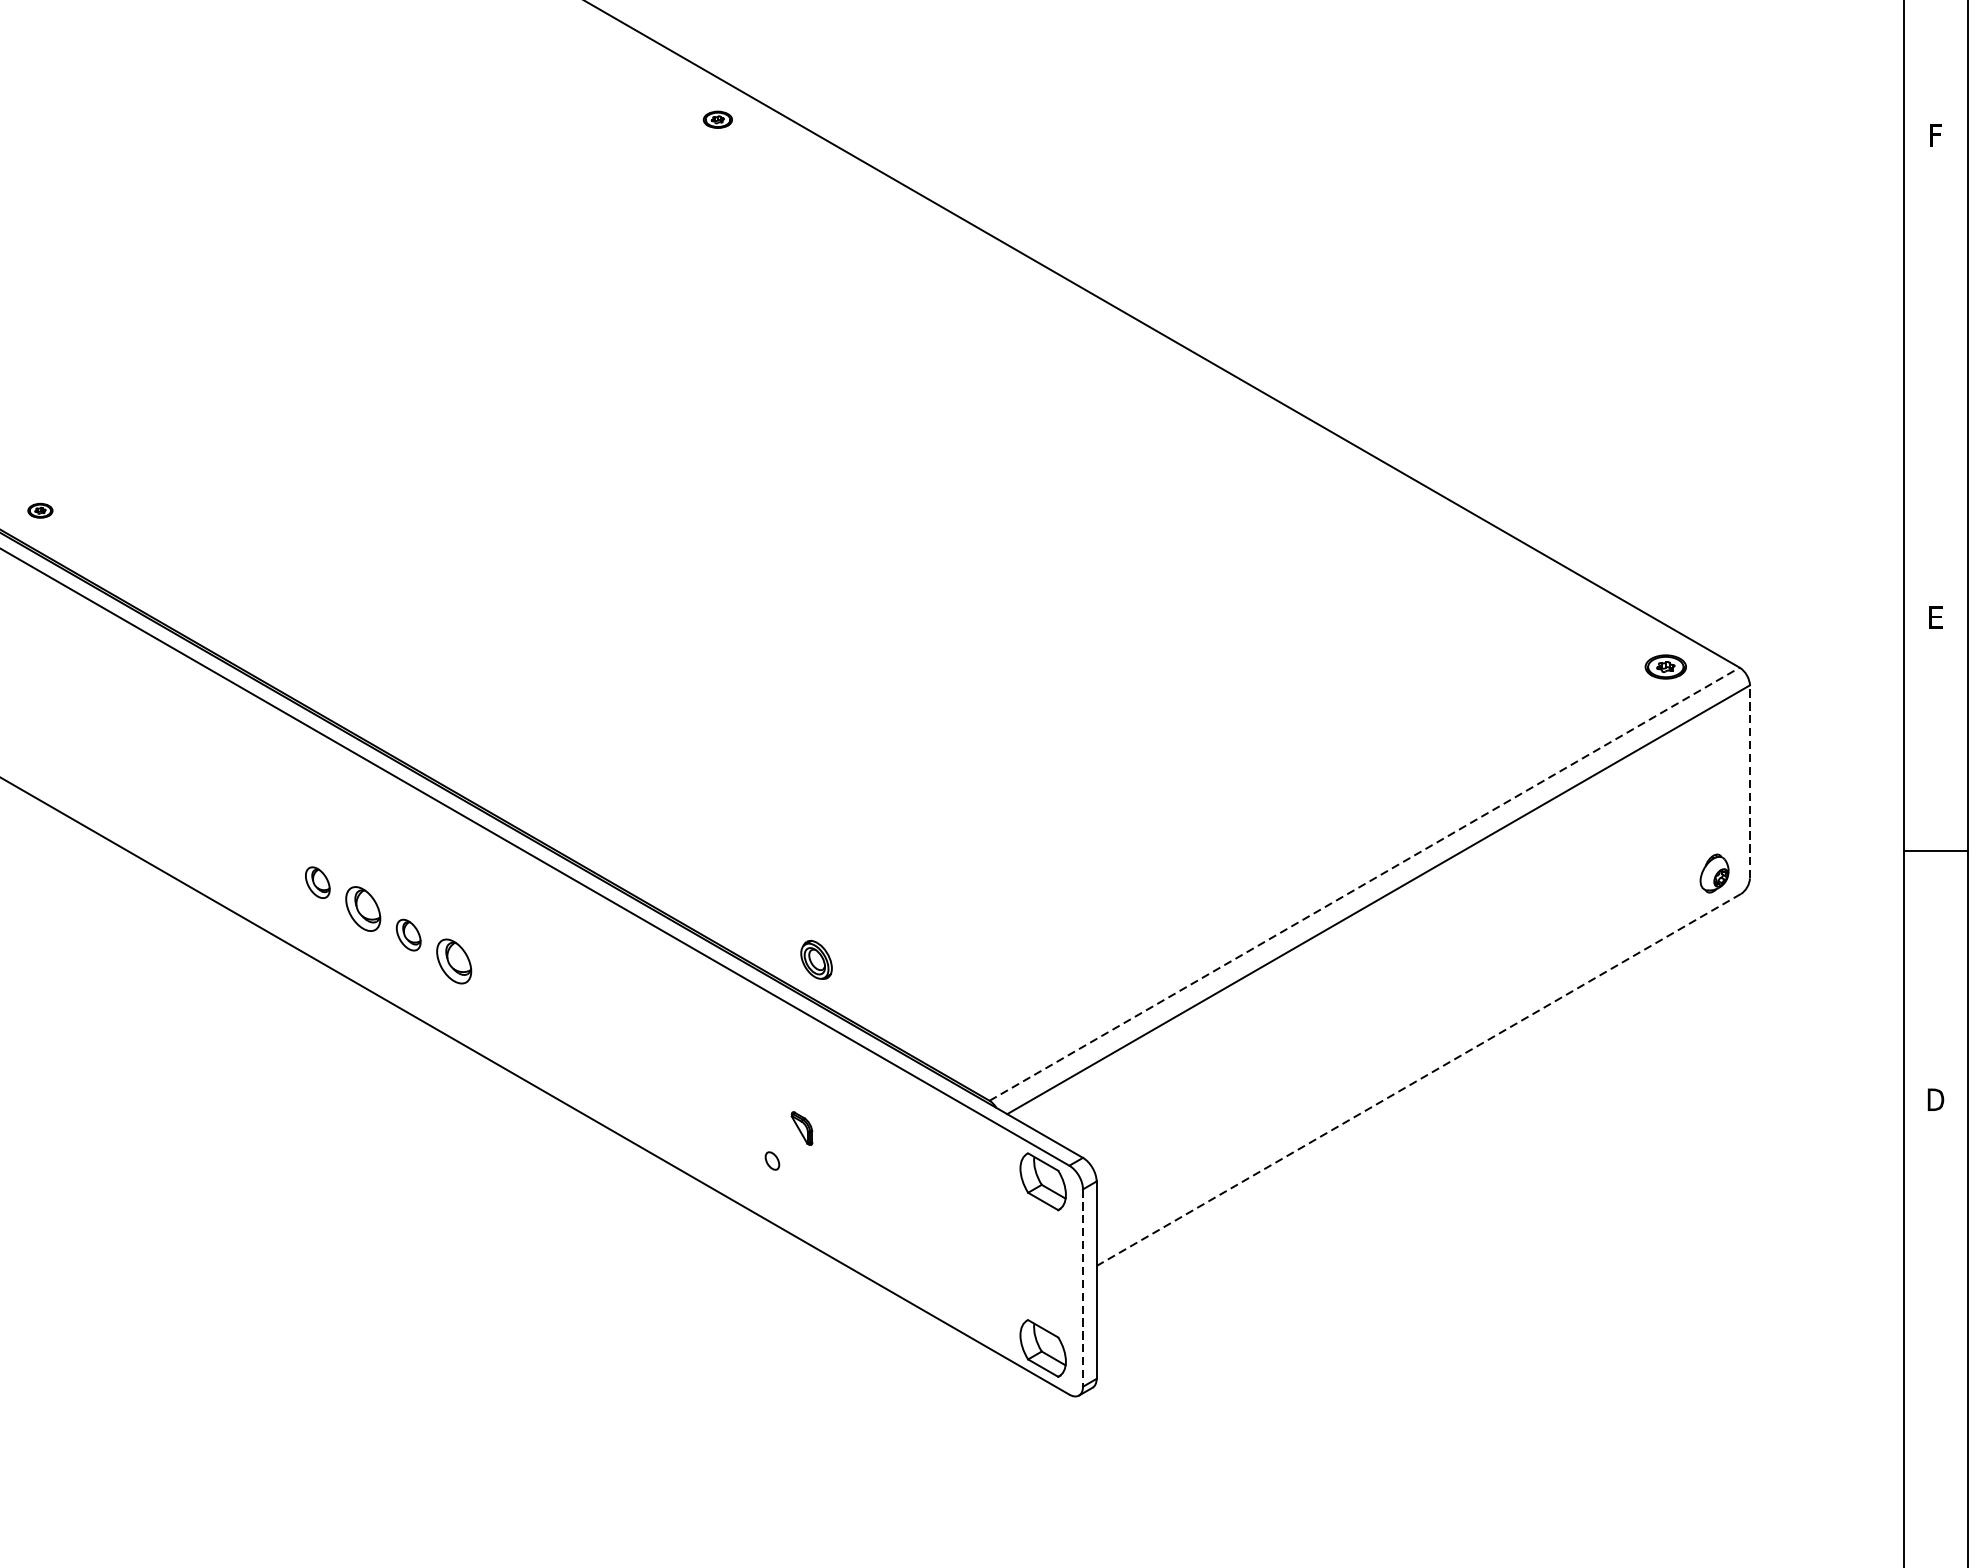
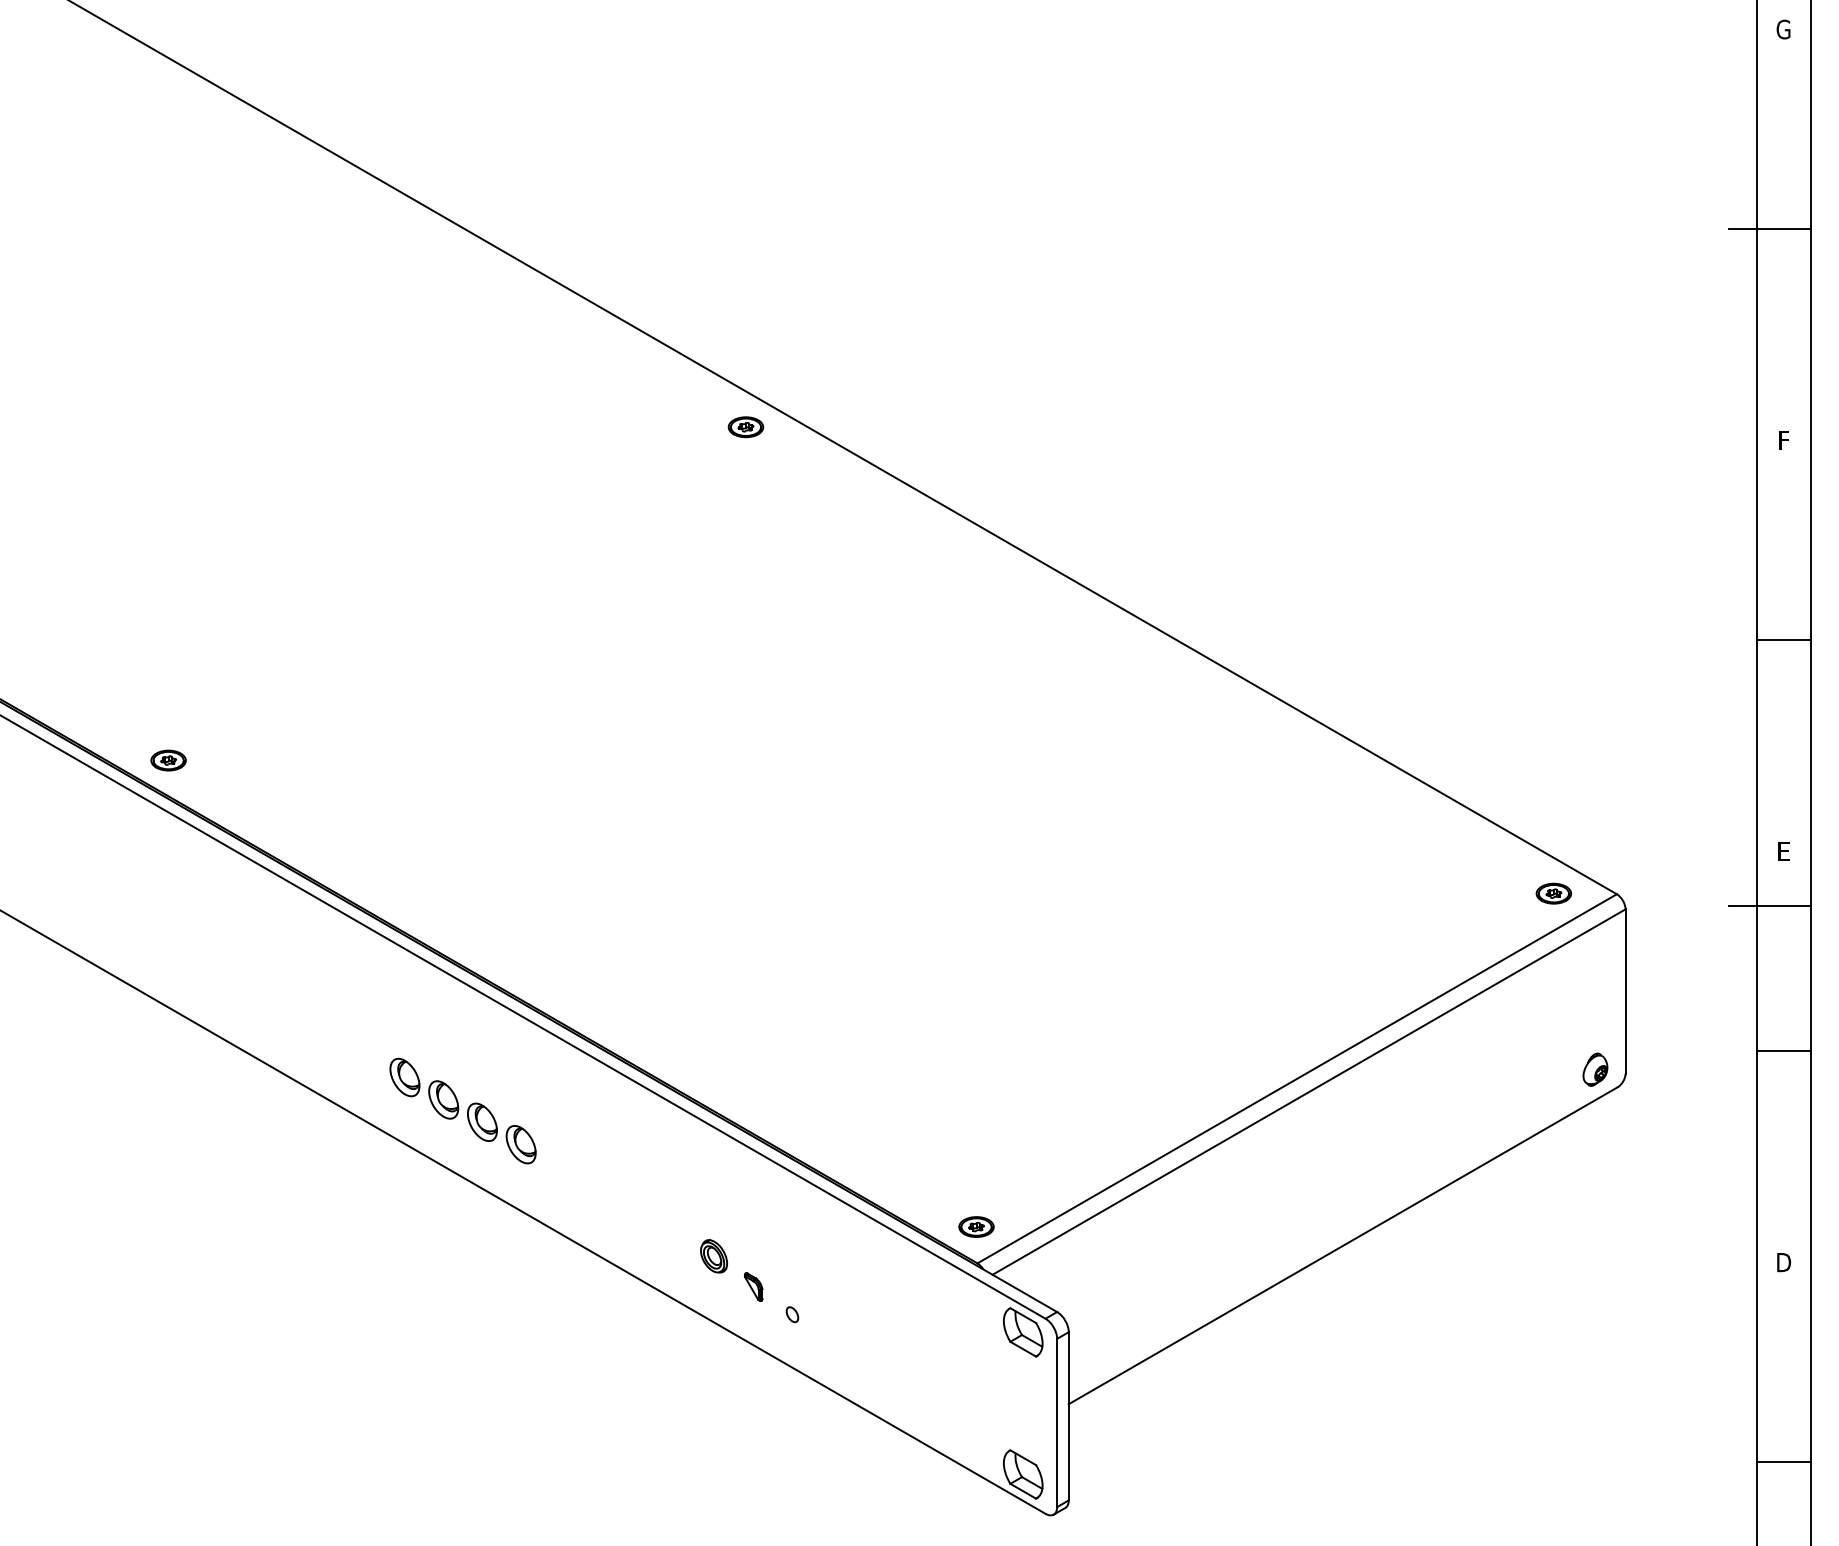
part: (717, 120) -> (745, 427), size x1.43
line: (1935, 368) -> (1783, 639), added
part: (40, 510) -> (168, 760), size x1.67
line: (1919, 680) -> (1770, 905), added
line: (1749, 781) -> (1625, 991), dashed -> solid
part: (317, 882) -> (404, 1077), size x1.43
line: (1365, 883) -> (1297, 1078), dashed -> solid
part: (408, 934) -> (482, 1121), size x1.43
part: (815, 960) -> (713, 1256), moved
part: (988, 1057) -> (976, 1226), added
line: (1418, 1079) -> (1343, 1245), dashed -> solid
part: (801, 1127) -> (753, 1286), moved
line: (1083, 1288) -> (1057, 1423), dashed -> solid
line: (1935, 1333) -> (1783, 1461), added

